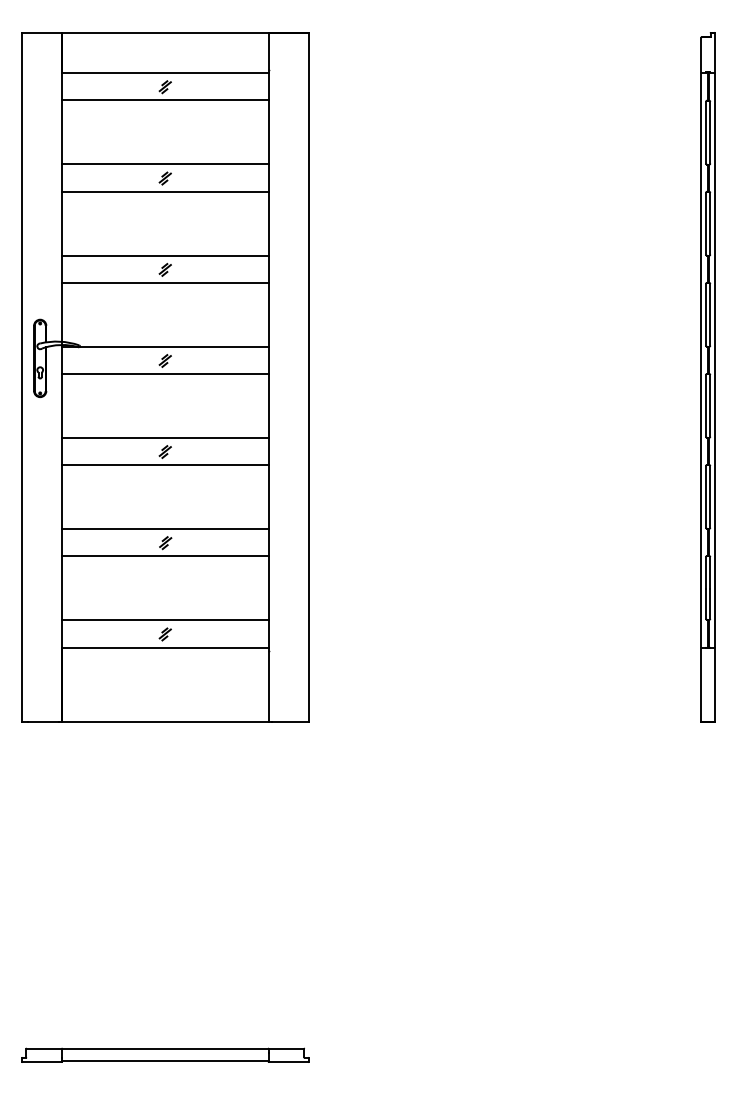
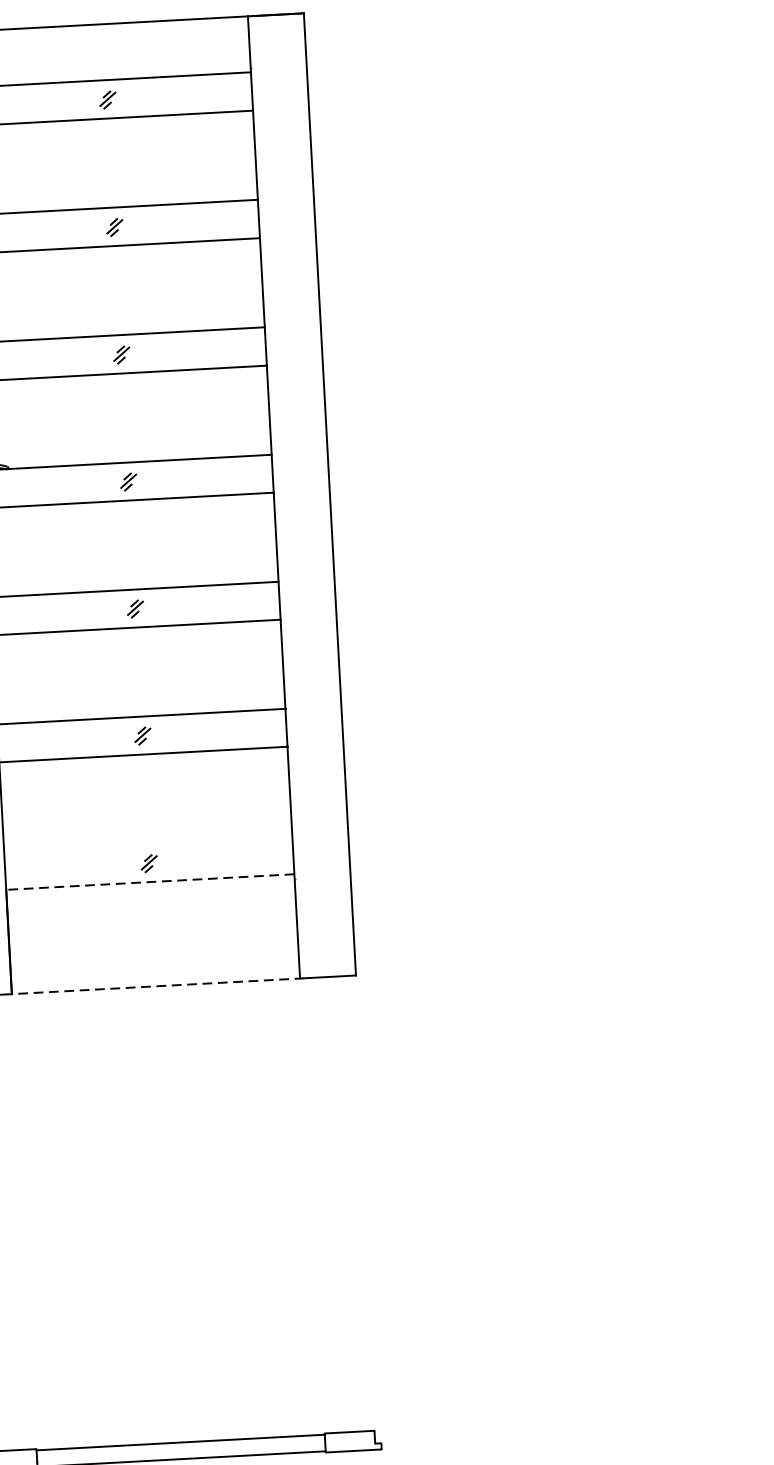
line: (165, 620) -> (148, 844), removed
line: (164, 647) -> (149, 881), solid -> dashed
line: (164, 722) -> (154, 986), solid -> dashed

